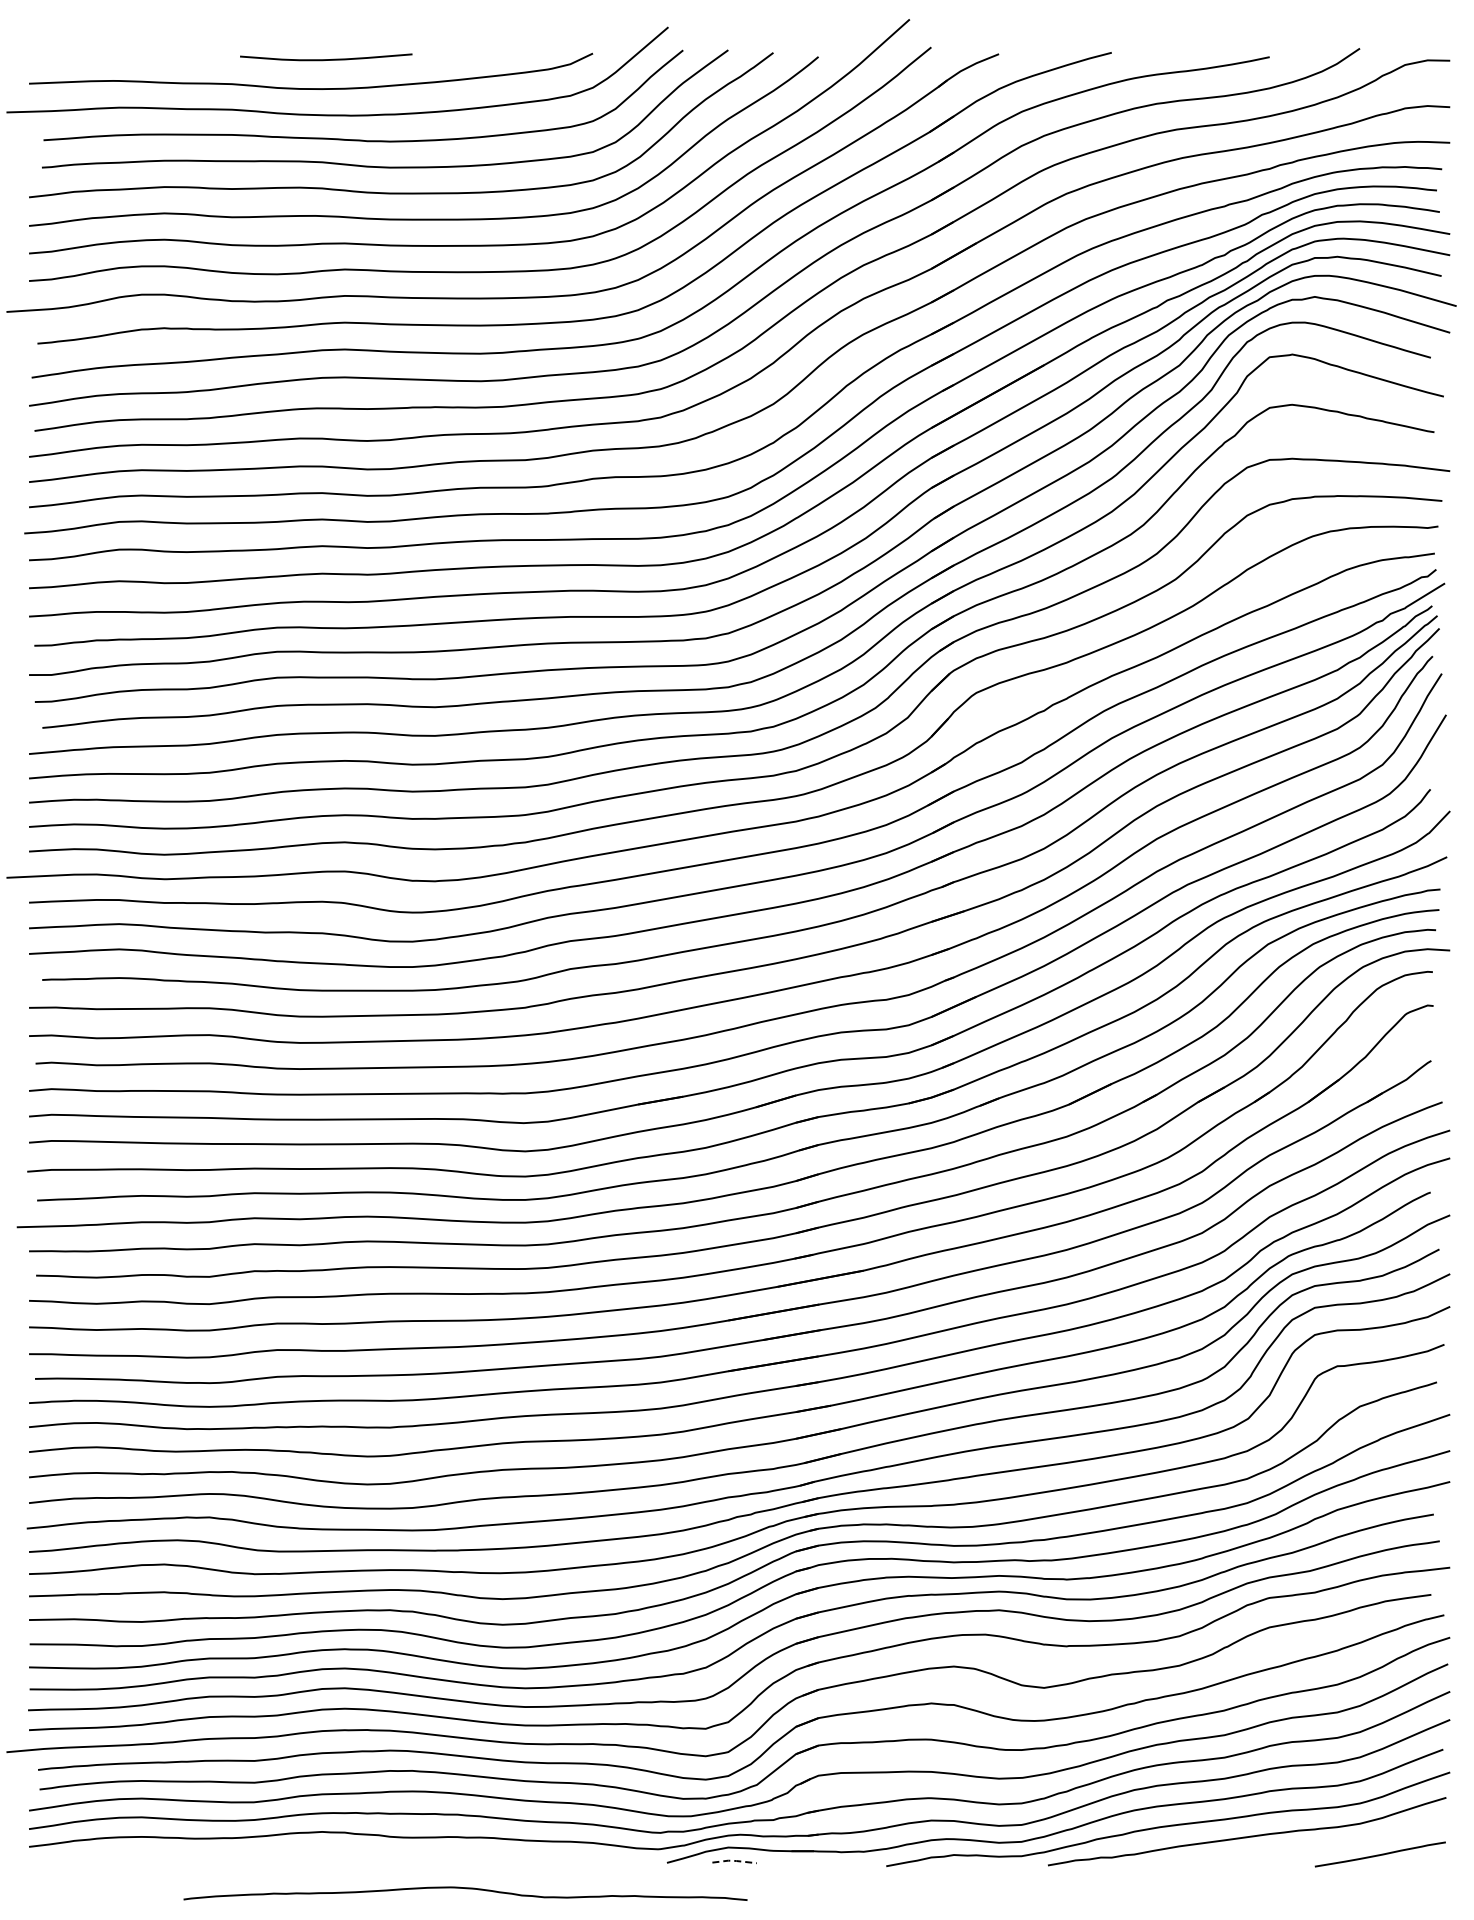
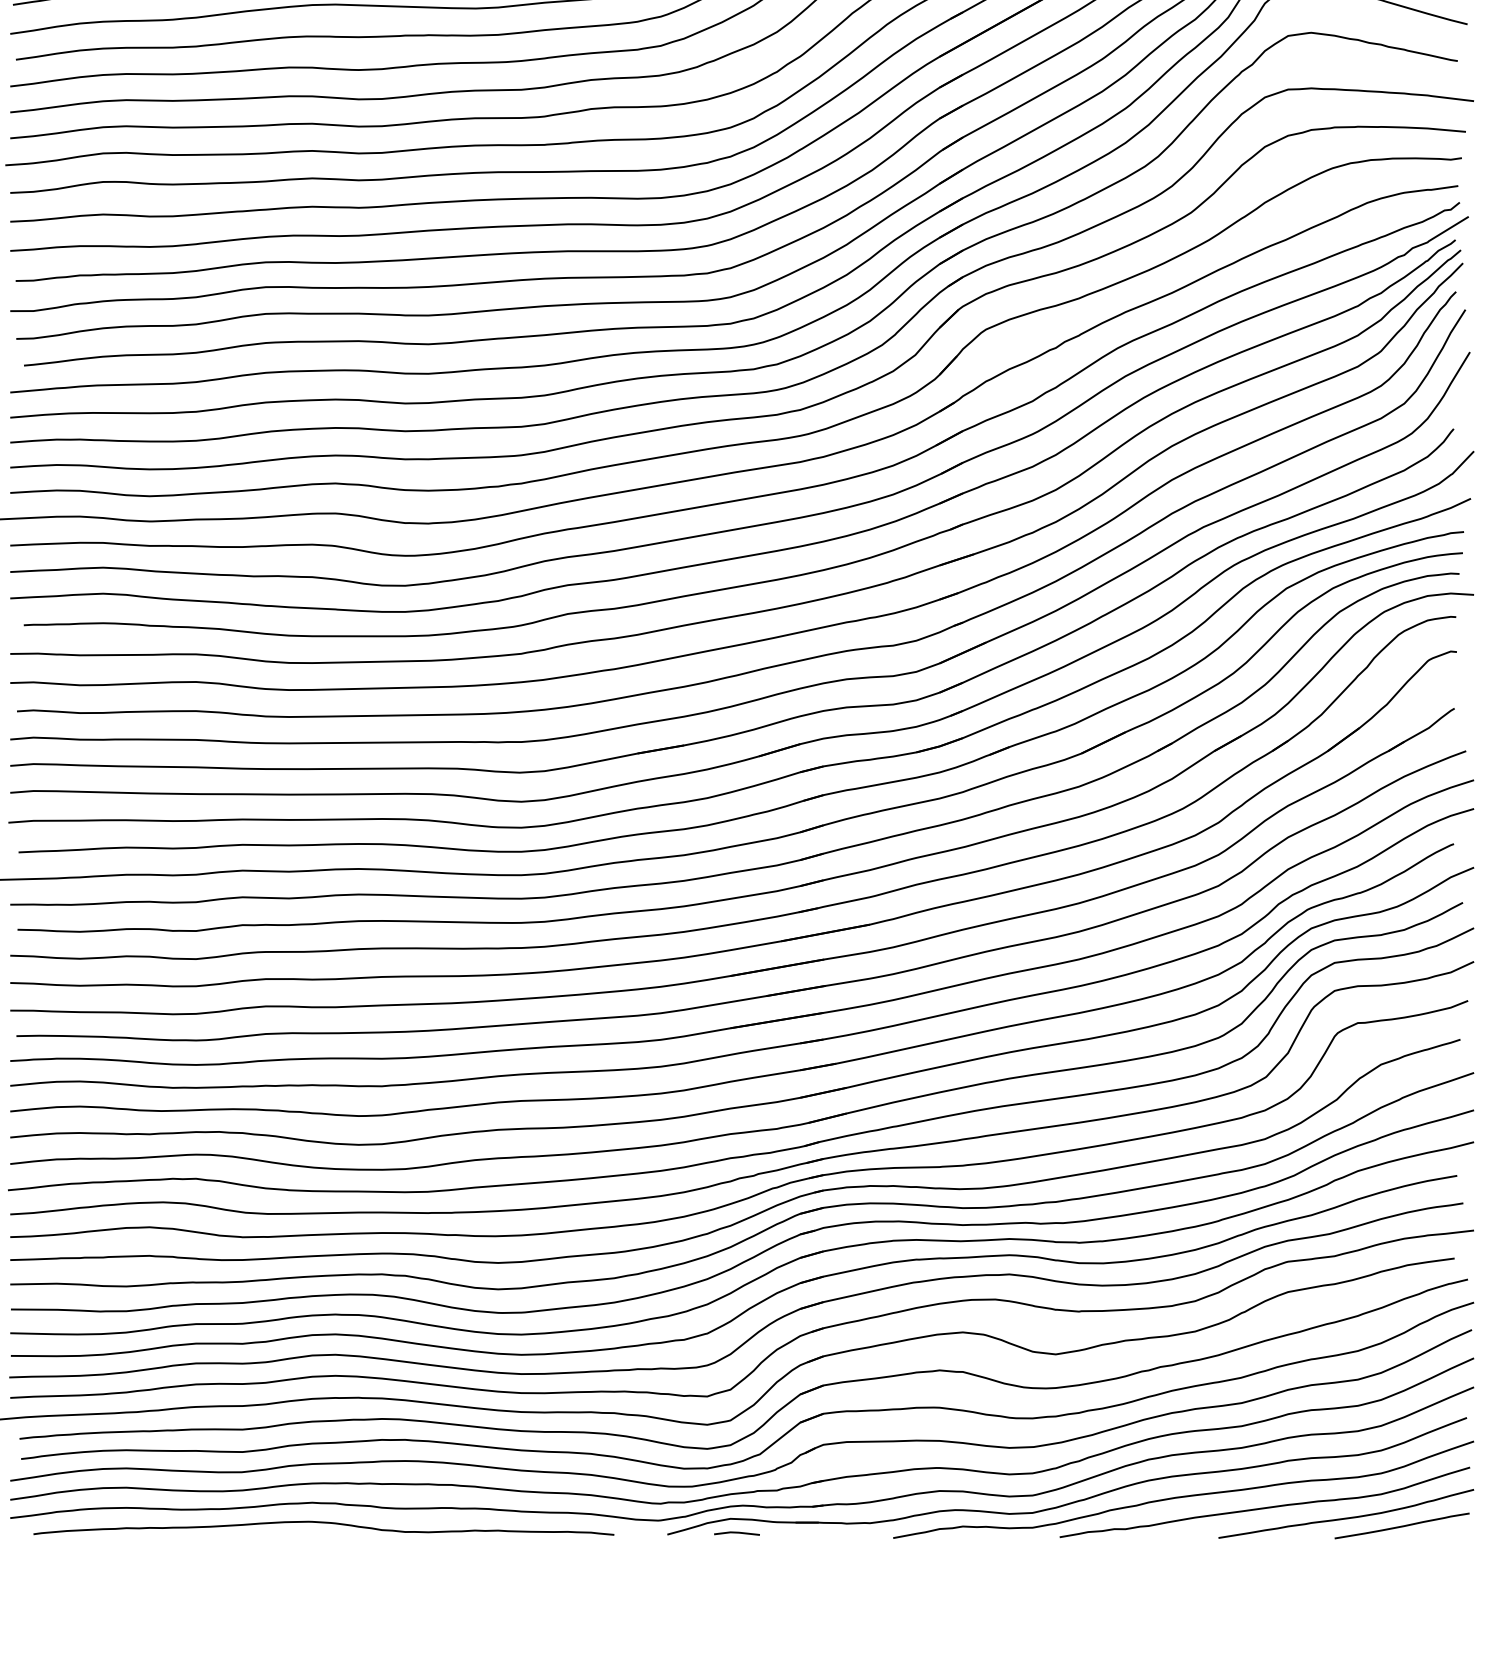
curve: (1326, 1846) -> (1346, 1517), added
line: (734, 1860) -> (736, 1532), dashed -> solid
curve: (466, 1889) -> (324, 1523), moved

